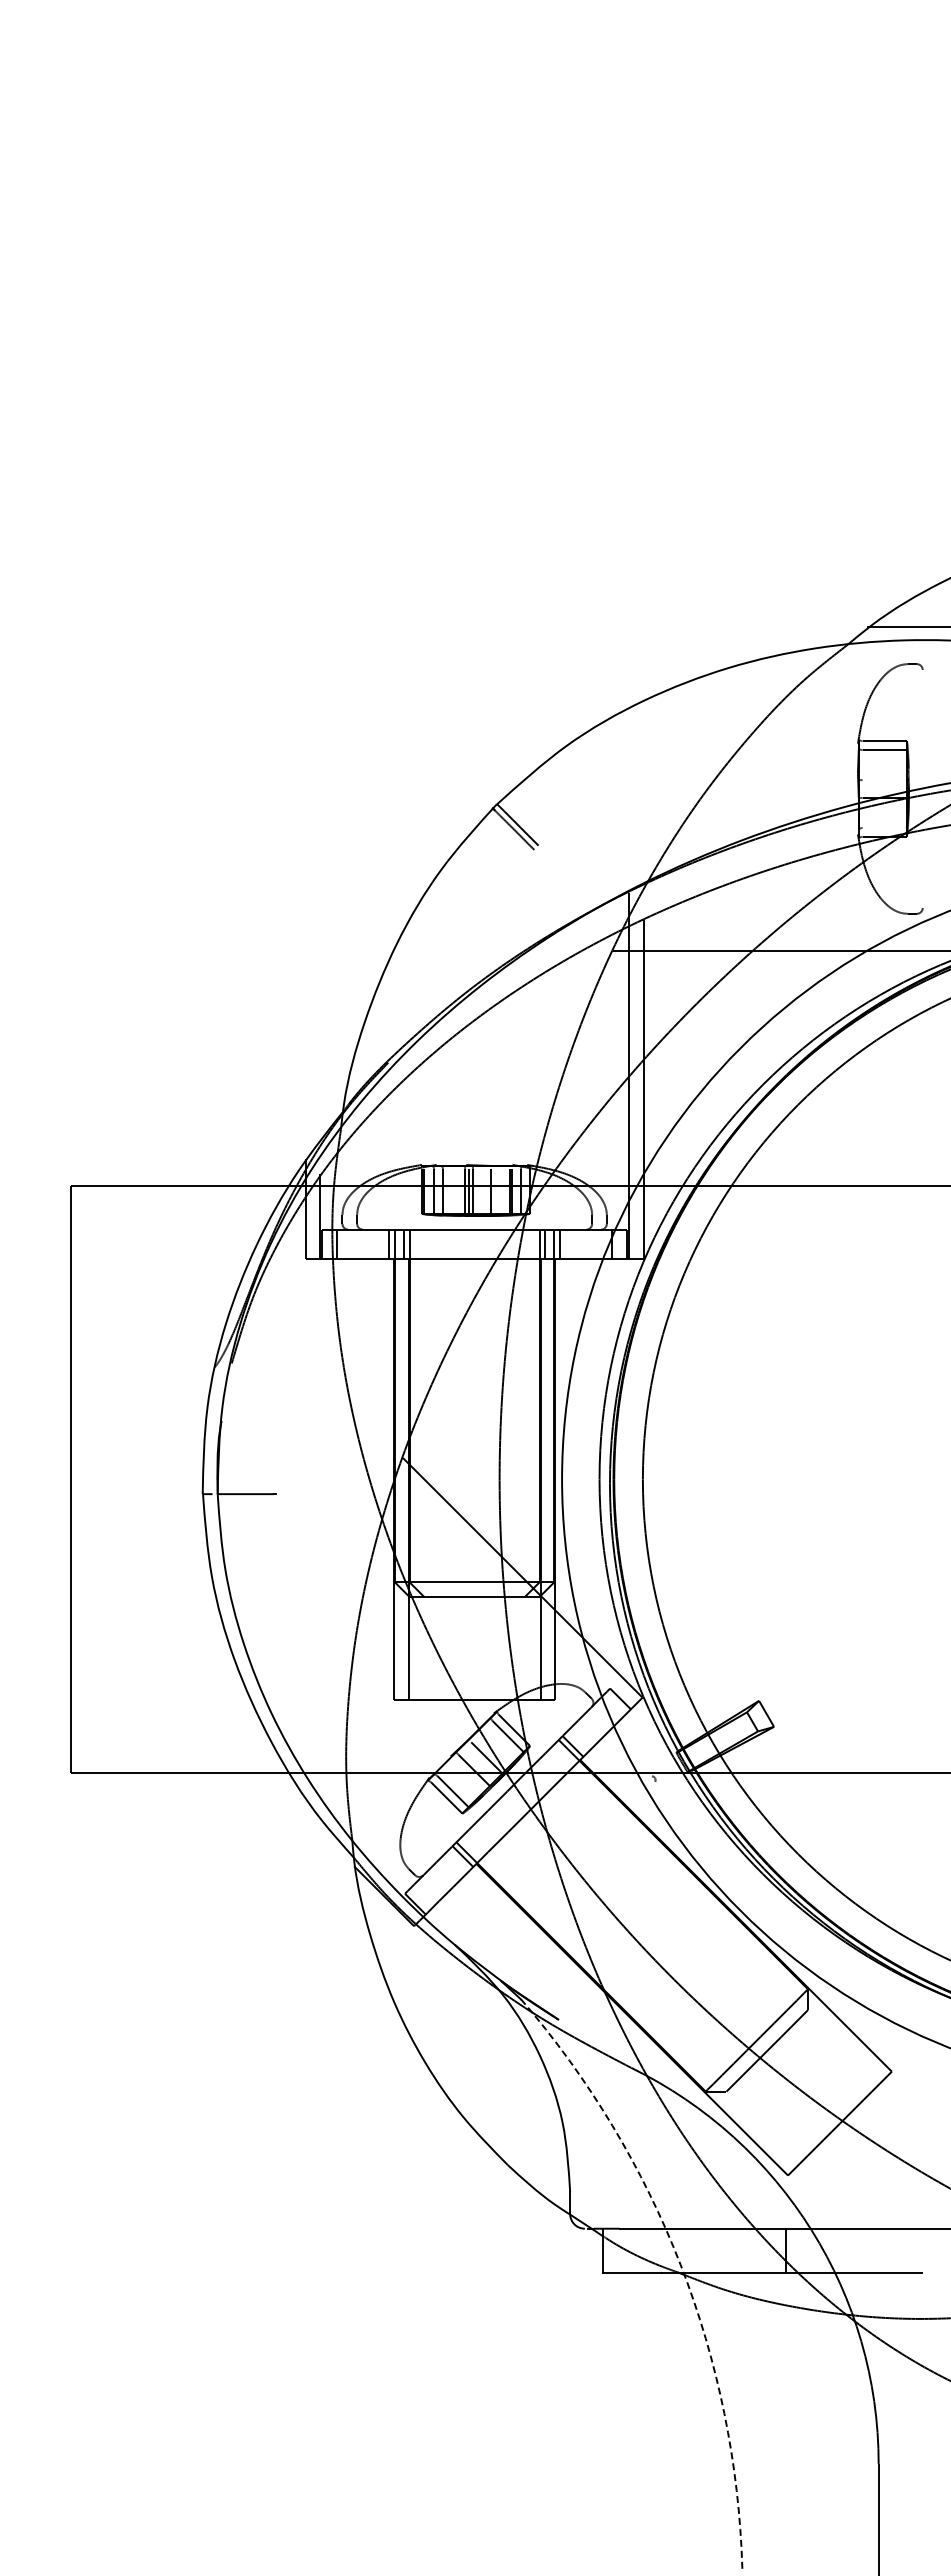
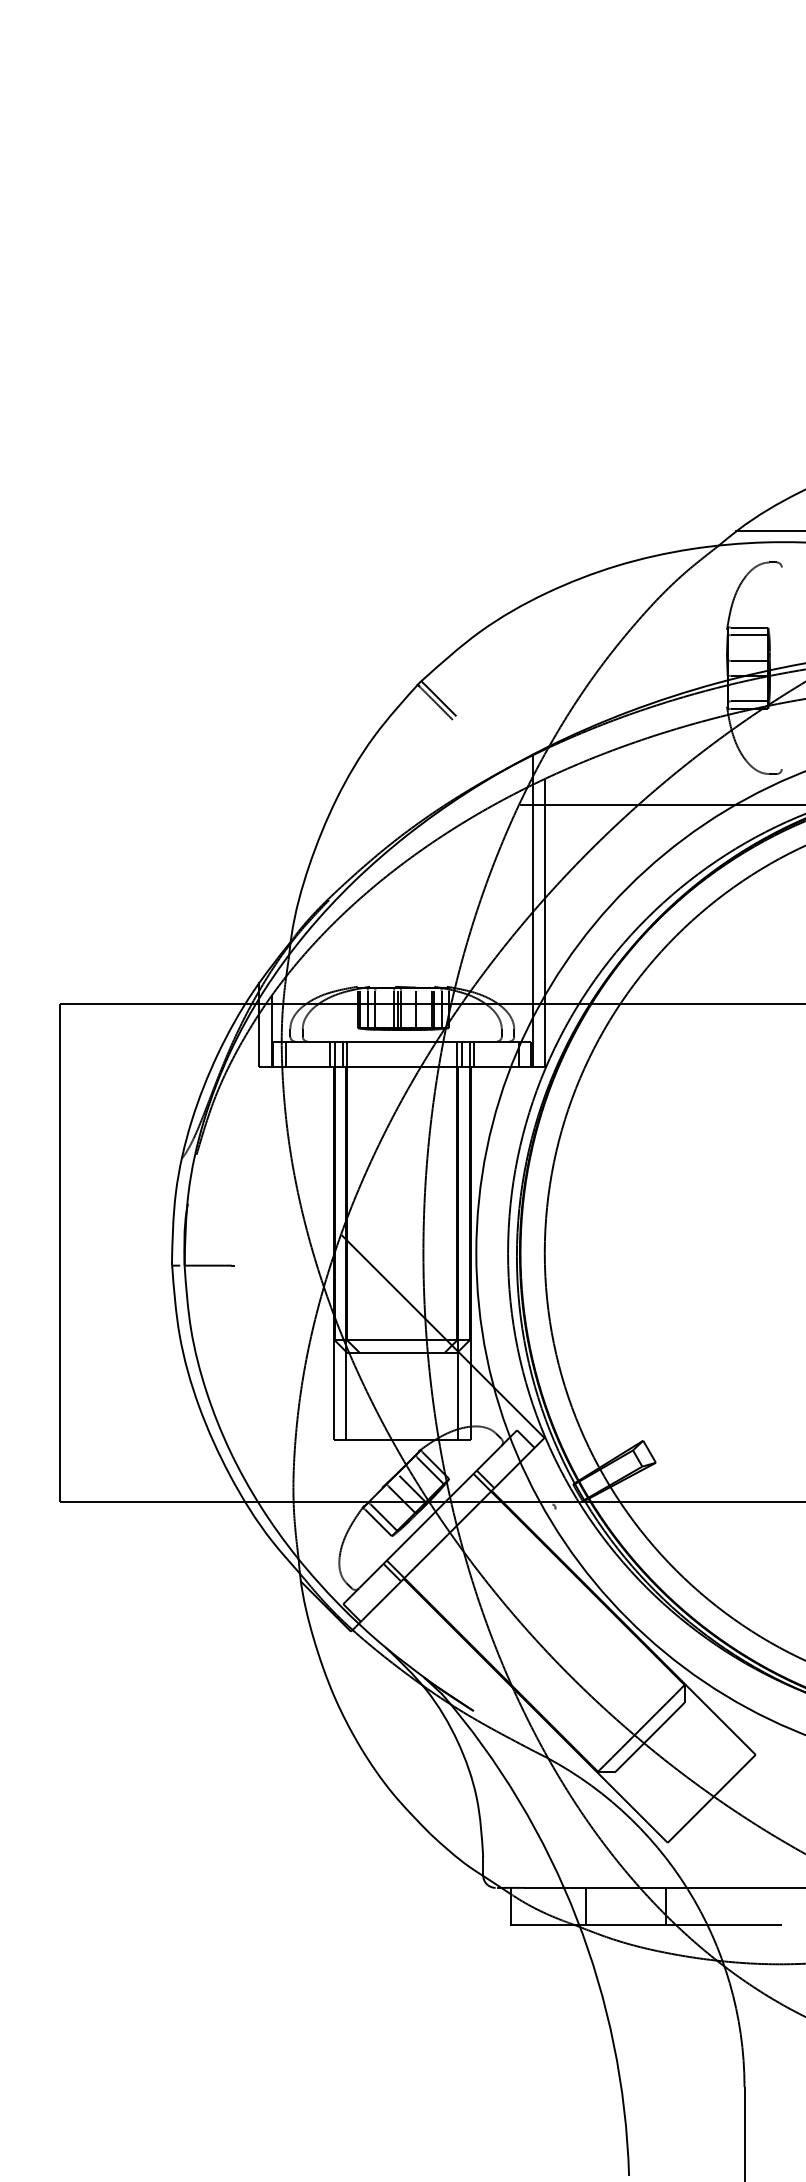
line: (884, 780) -> (749, 661), added
line: (884, 827) -> (749, 700), added
line: (692, 2250) -> (586, 1906), added
arc: (680, 2264) -> (576, 1918), dashed -> solid

